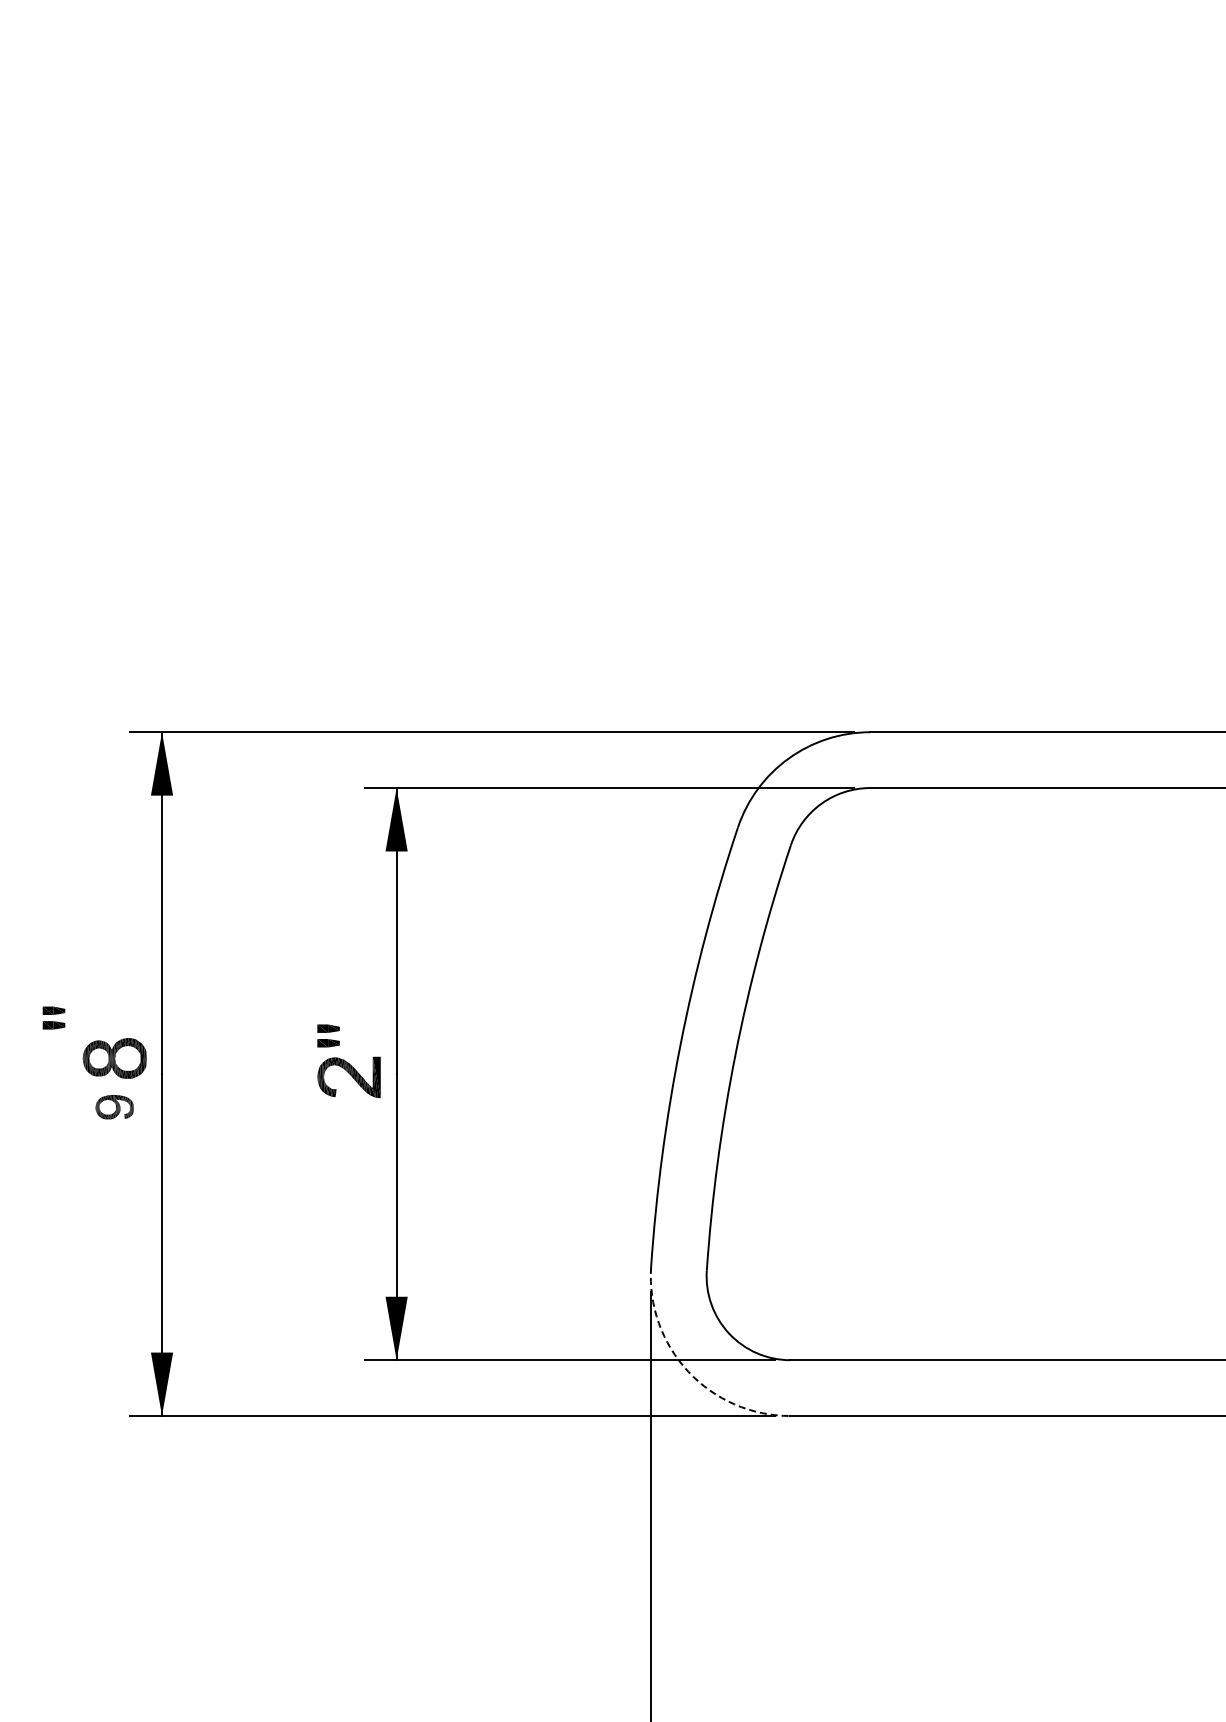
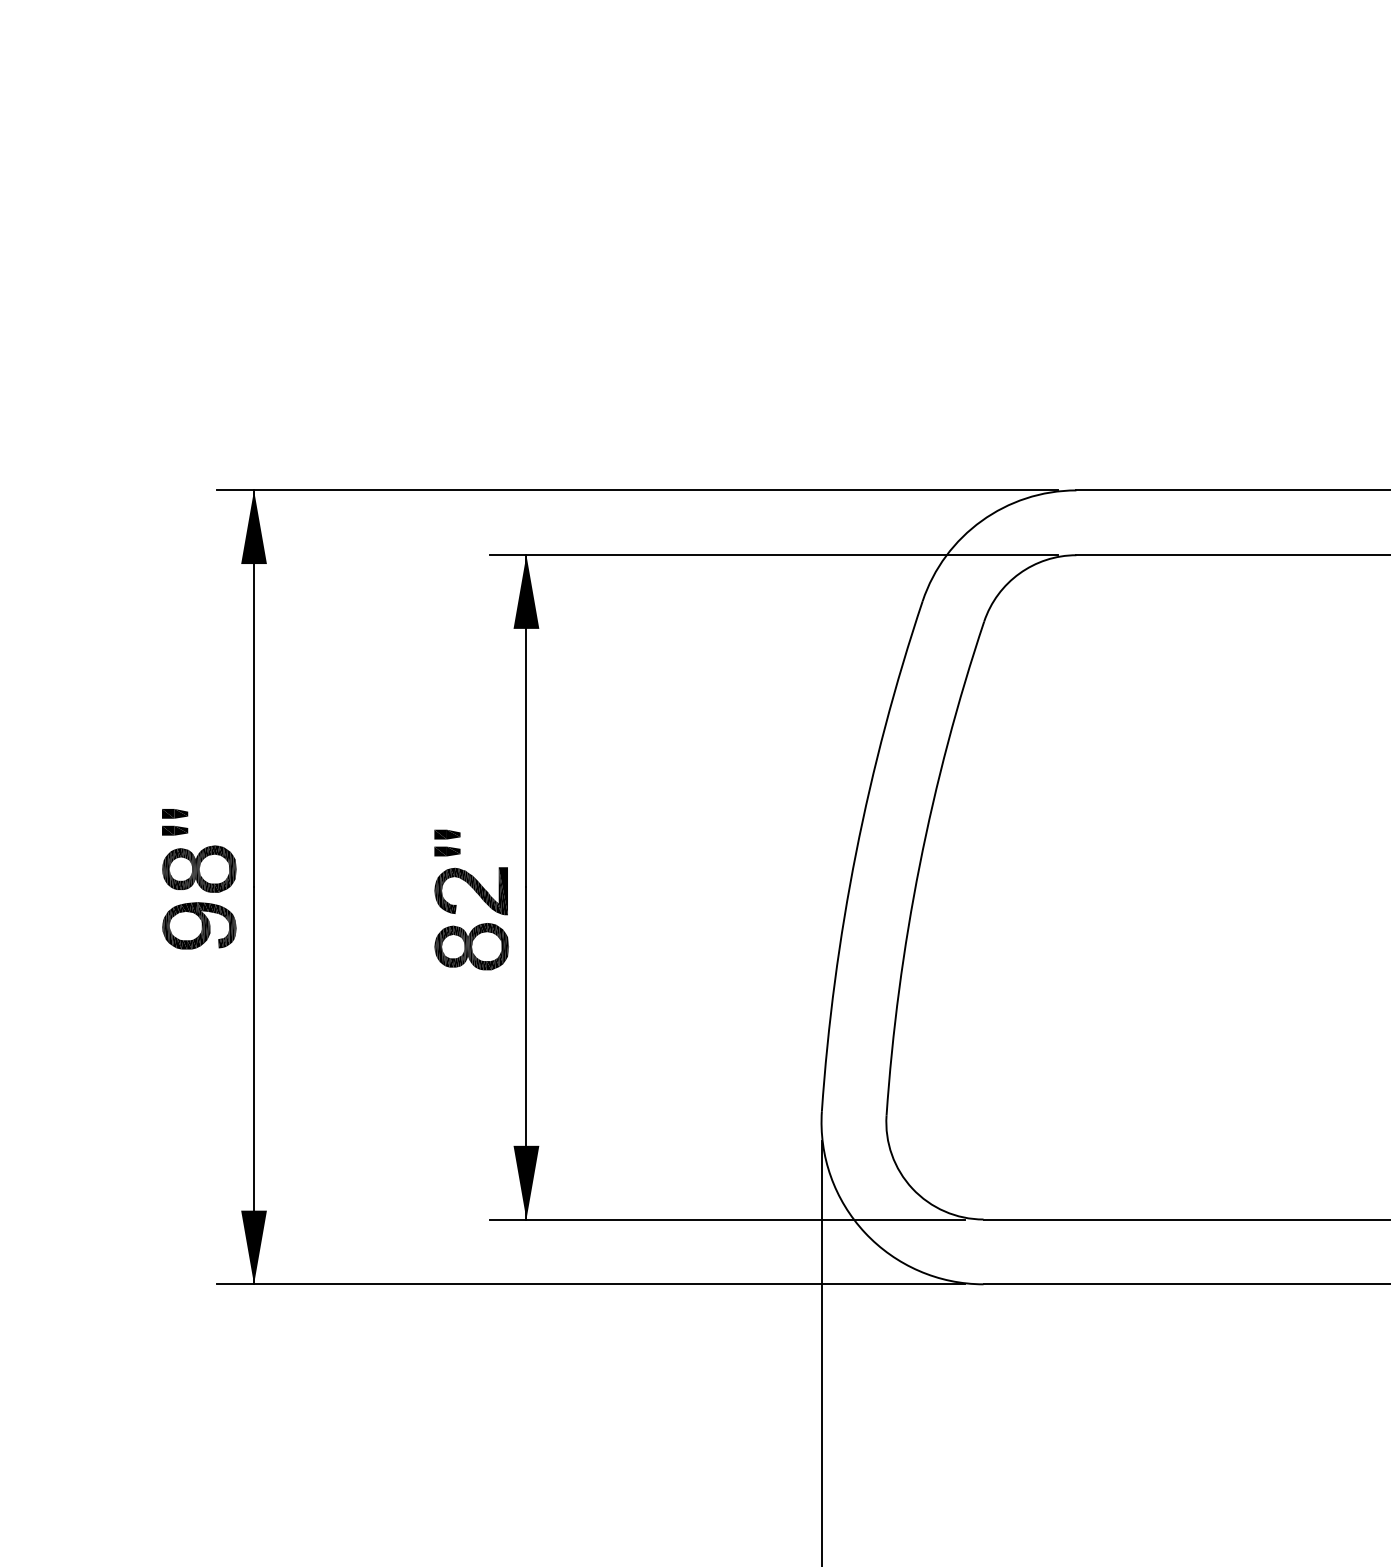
part: (53, 1017) -> (174, 821), moved
part: (114, 1106) -> (198, 924), size x1.67
part: (349, 1124) -> (471, 945), added
arc: (688, 1371) -> (865, 1232), dashed -> solid

